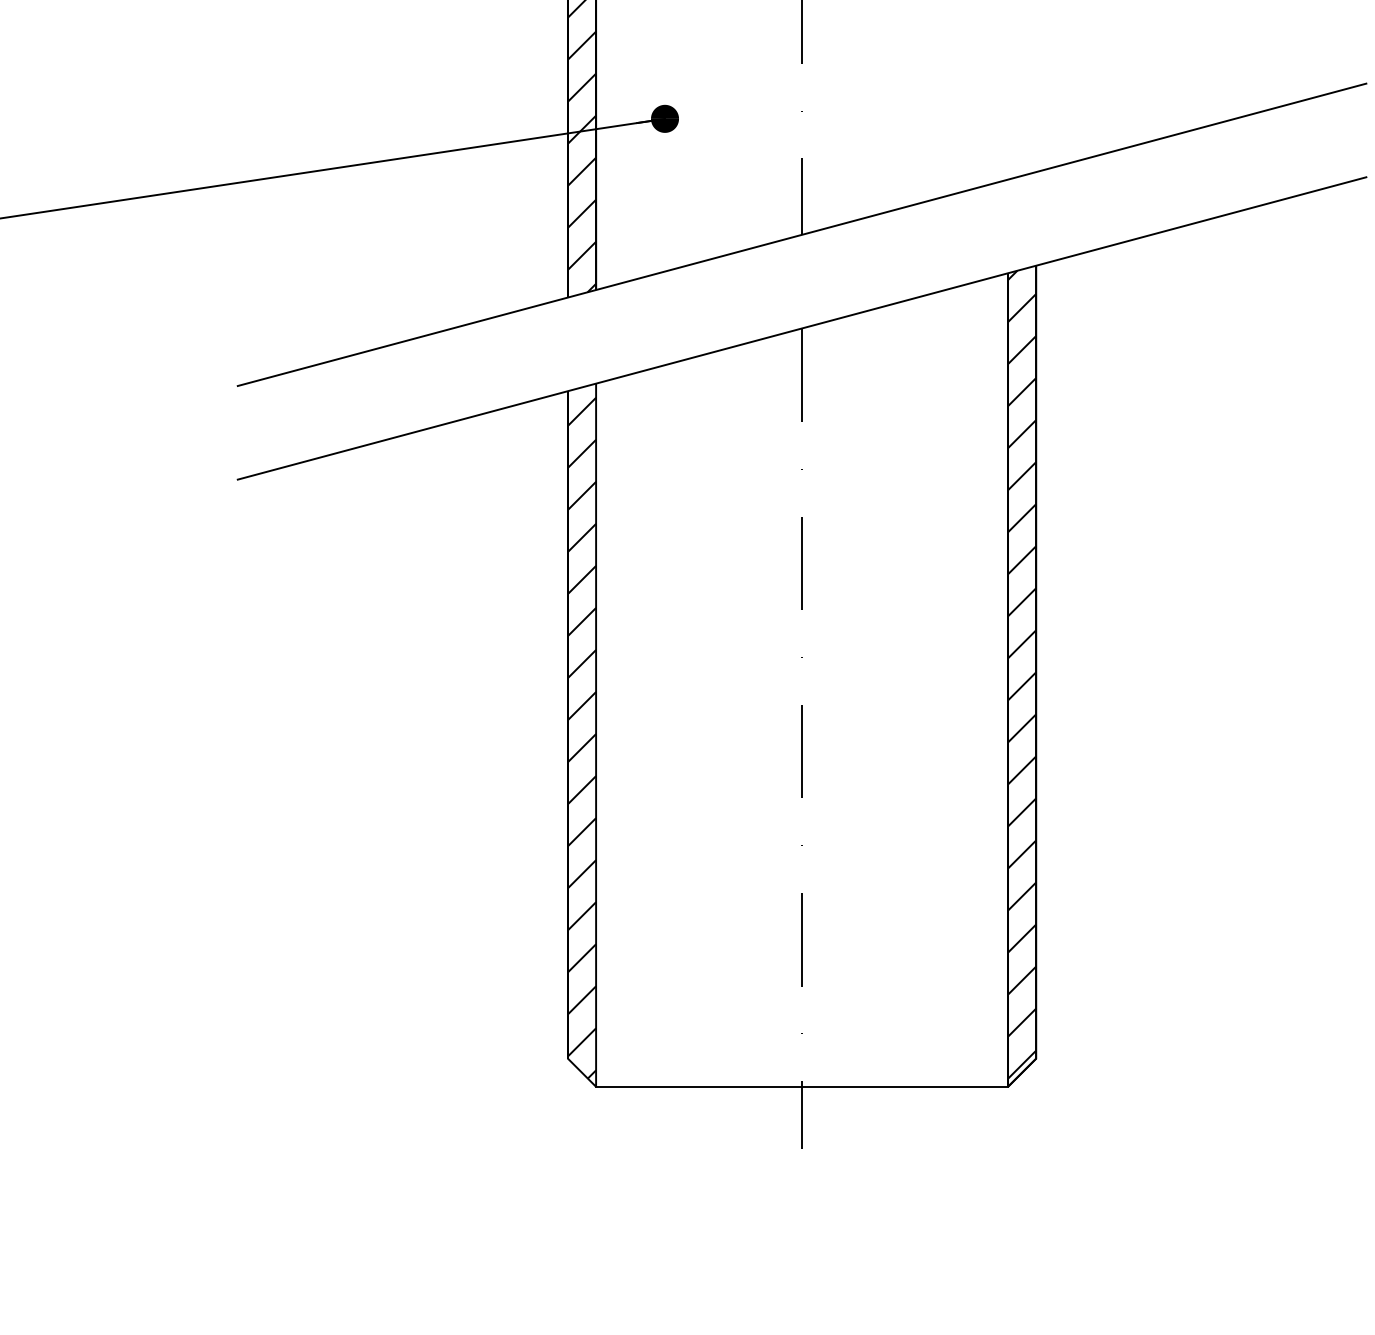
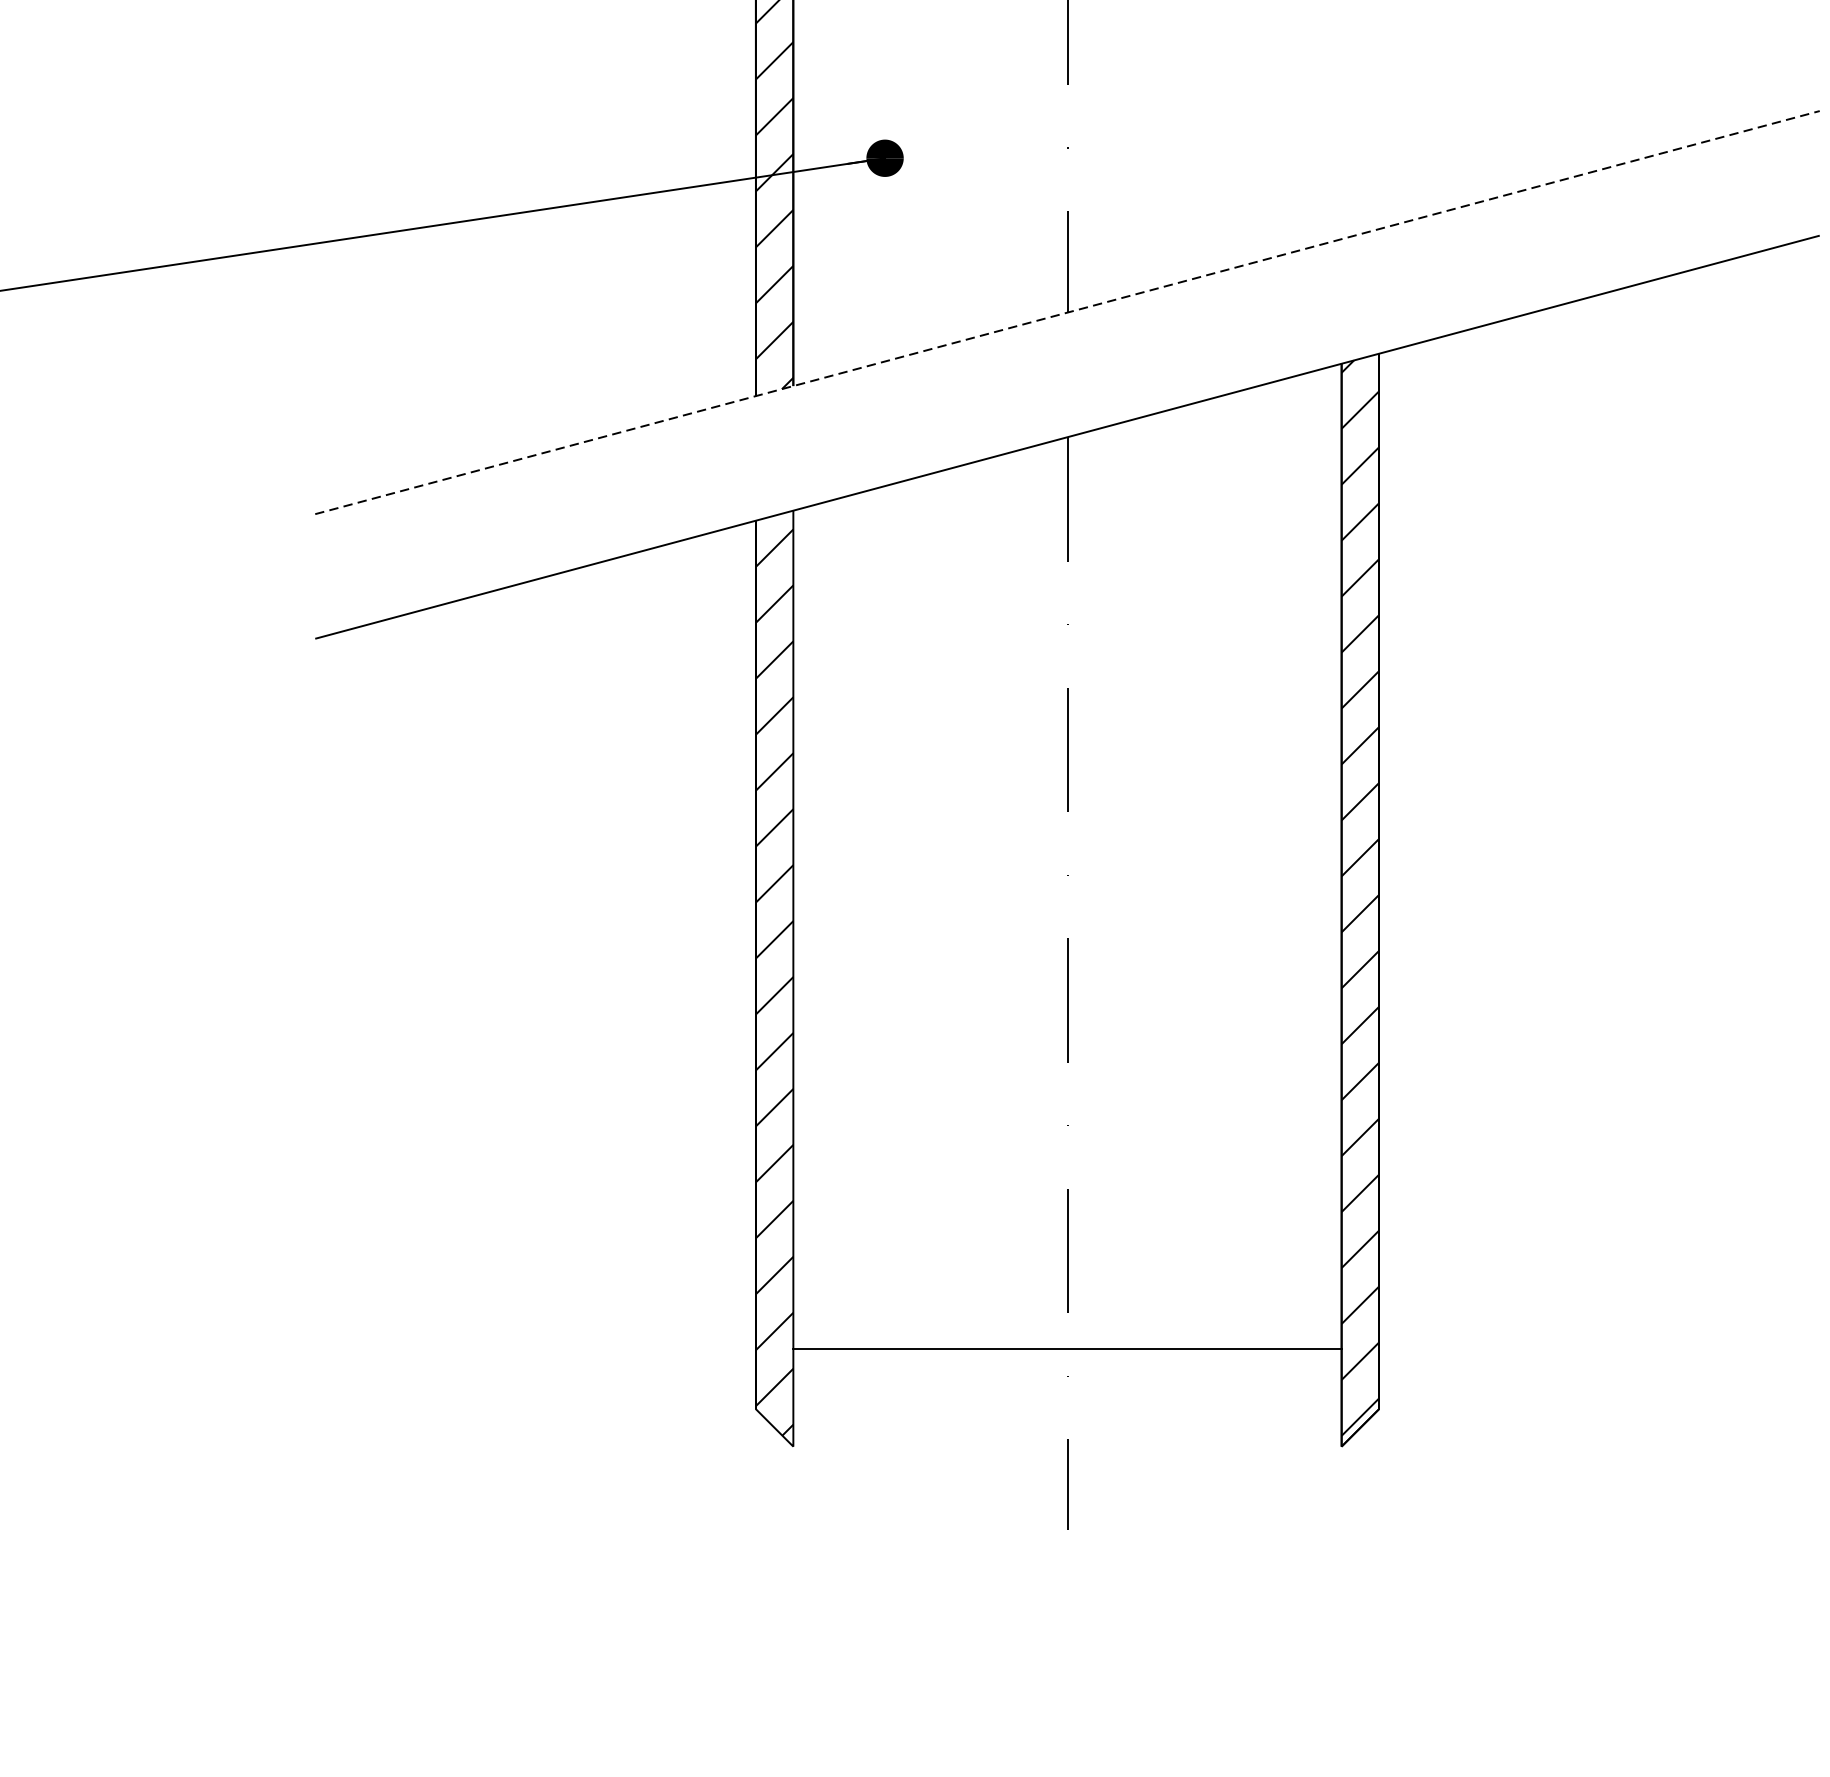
line: (802, 234) -> (1068, 312), solid -> dashed
line: (802, 1086) -> (1068, 1349), moved

